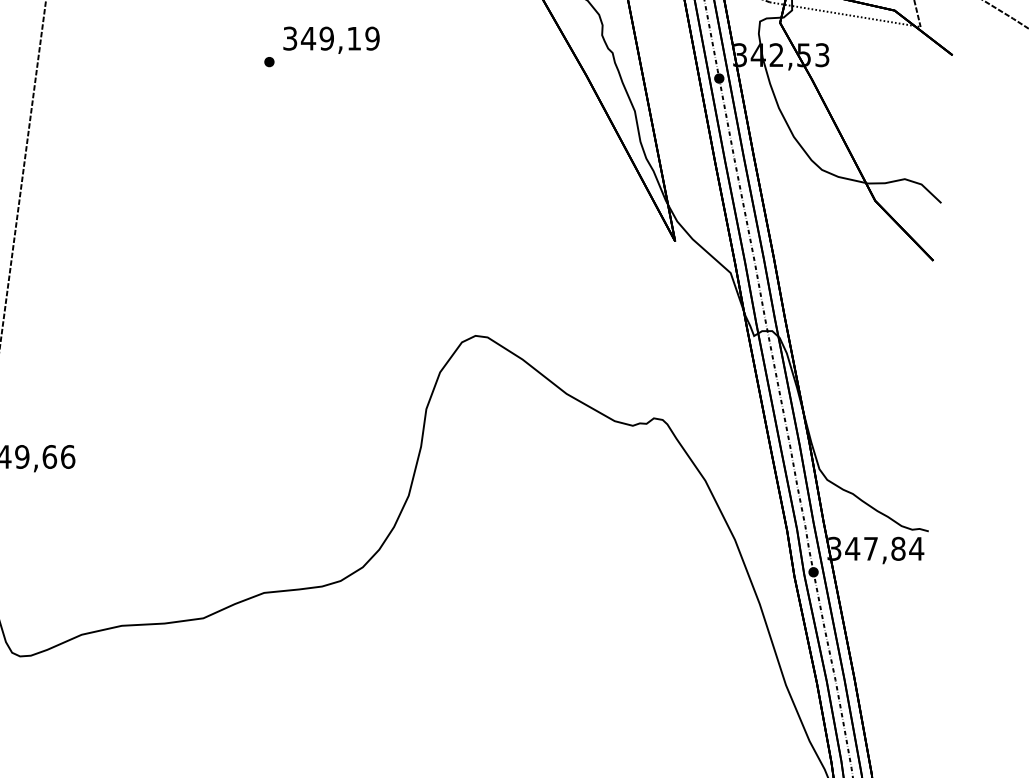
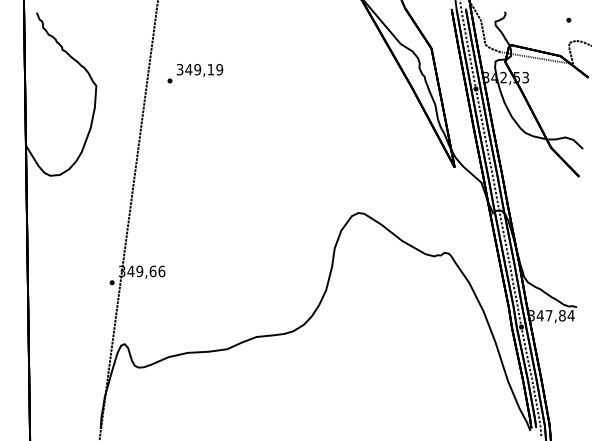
text: (322, 46) -> (195, 73), moved

